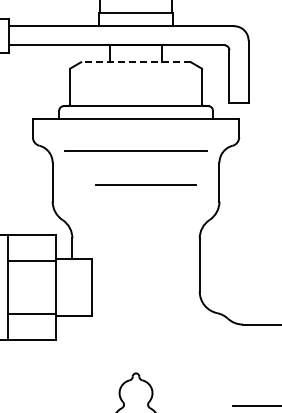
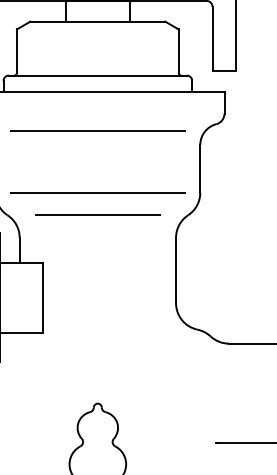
line: (136, 62) -> (98, 21), dashed -> solid
line: (145, 184) -> (97, 214), moved
line: (135, 201) -> (97, 192), added

